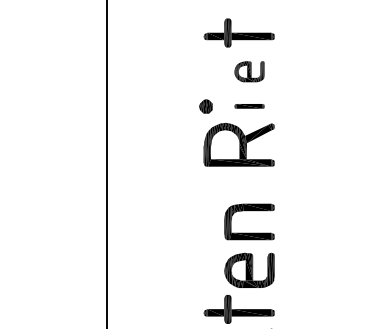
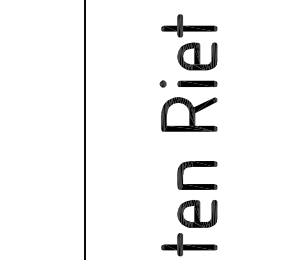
part: (249, 71) -> (197, 56), size x1.67
part: (206, 105) -> (163, 83), size x0.62
part: (249, 106) -> (197, 84), size x1.67

